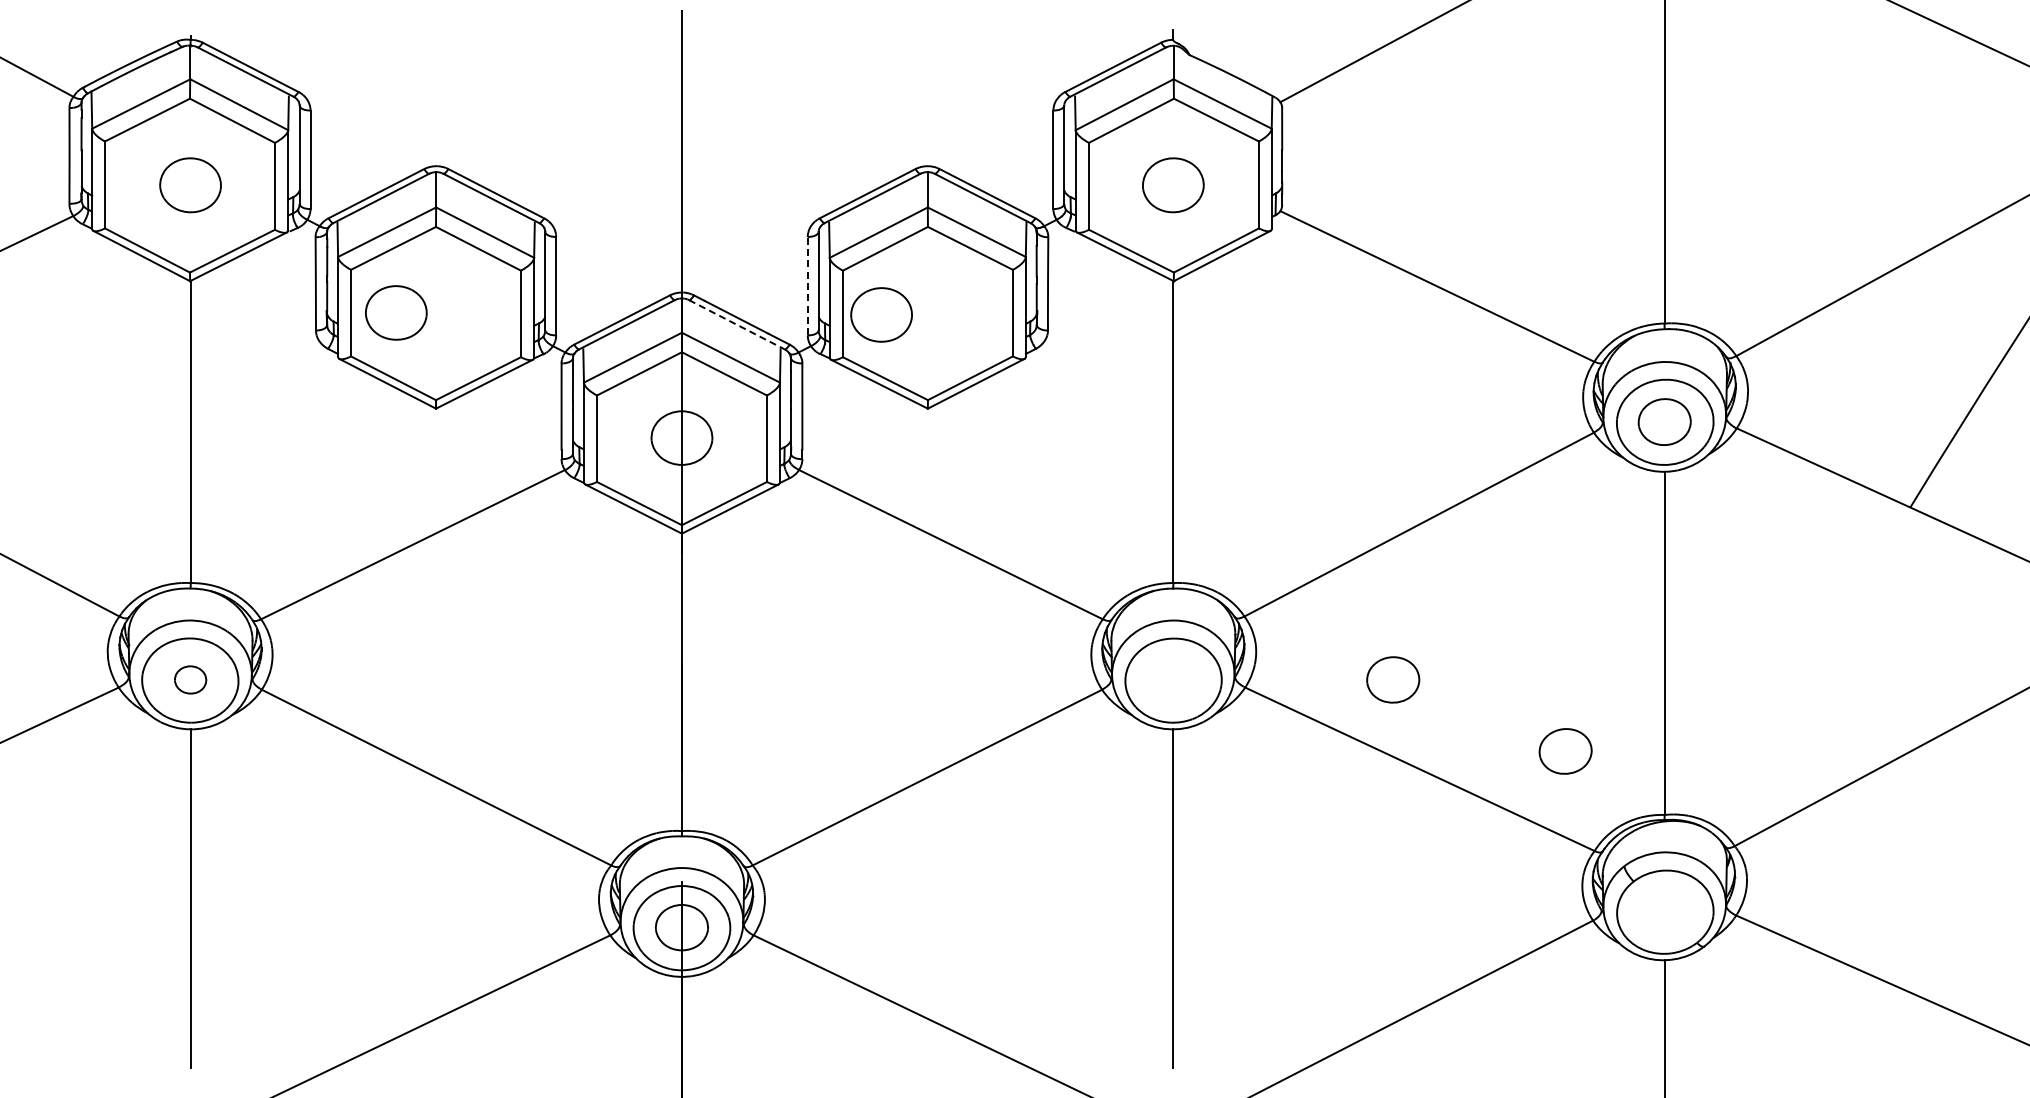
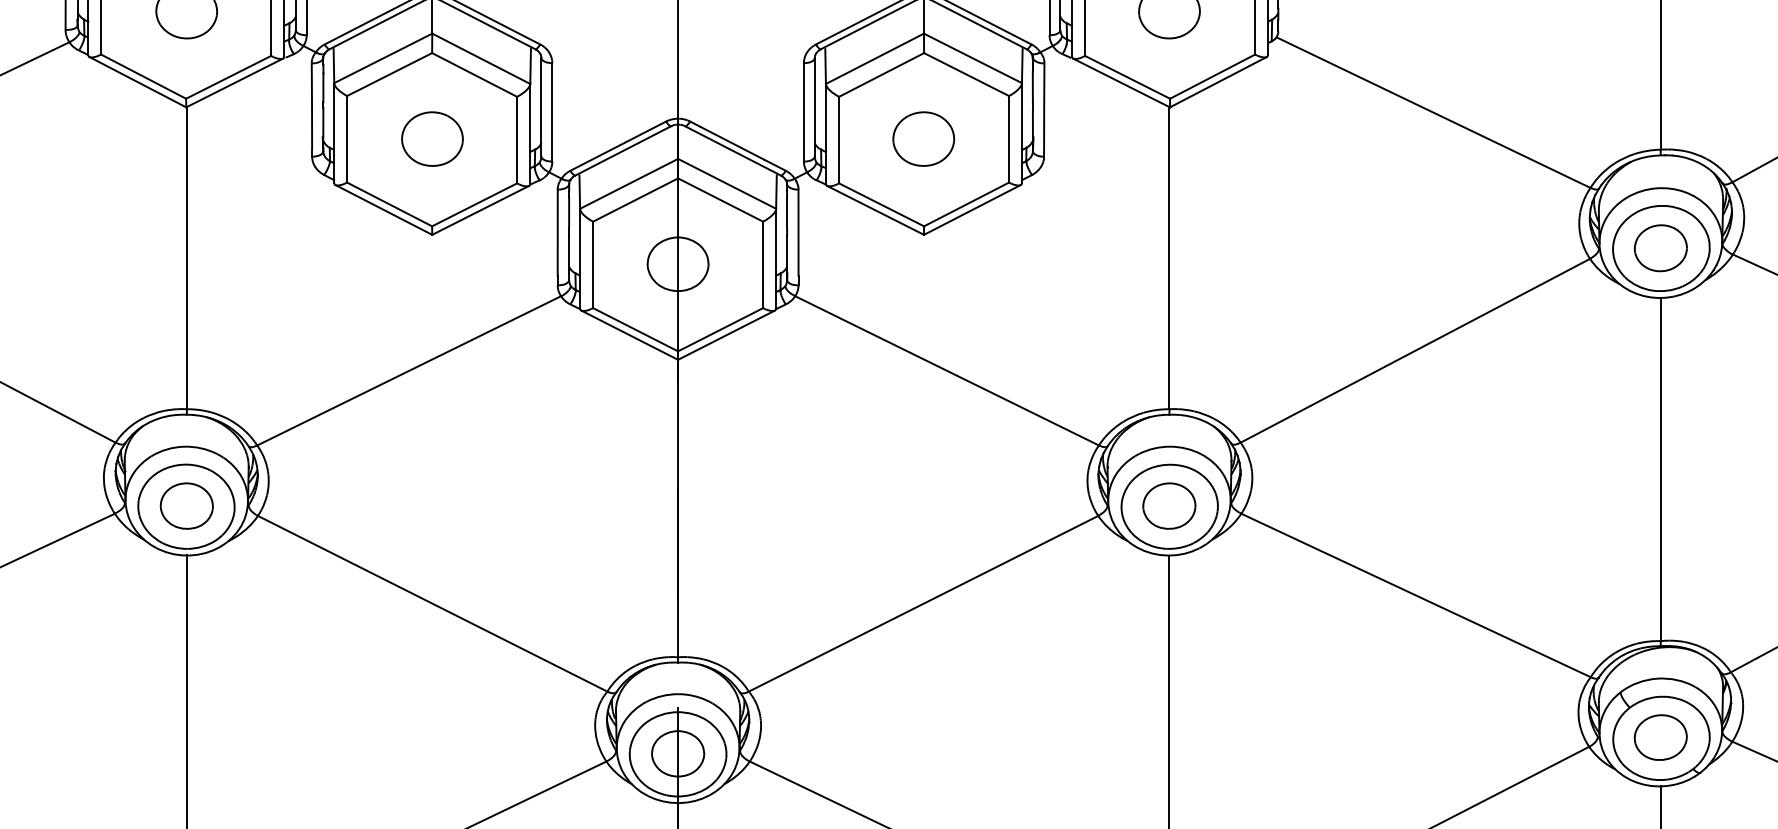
line: (807, 285) -> (803, 111), dashed -> solid
part: (396, 312) -> (432, 138), moved
part: (881, 314) -> (923, 138), moved
line: (736, 324) -> (732, 150), dashed -> solid
part: (190, 679) -> (186, 505), size x1.67
part: (1393, 679) -> (1169, 505), moved
part: (1565, 751) -> (1660, 737), moved

